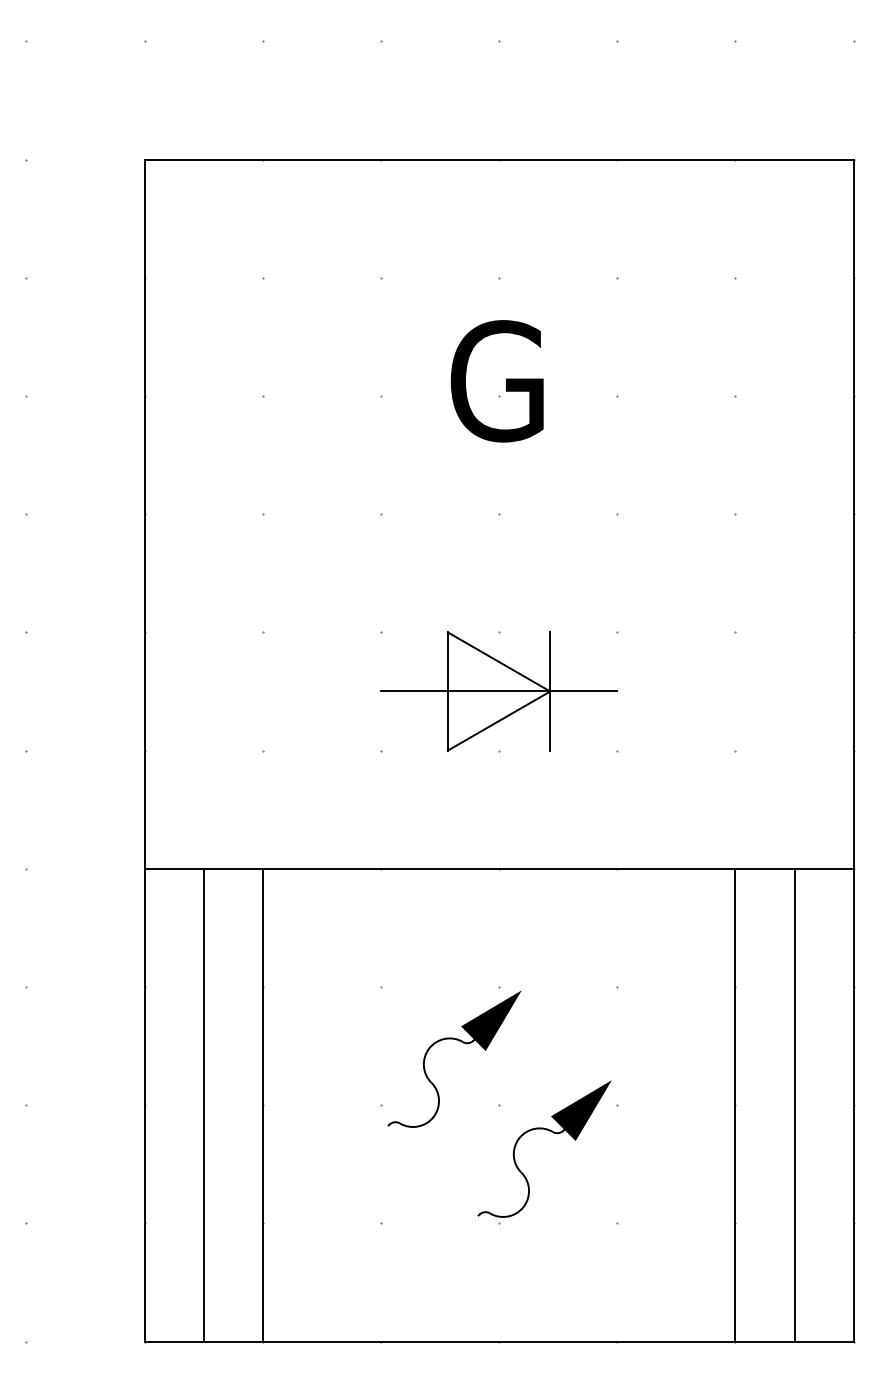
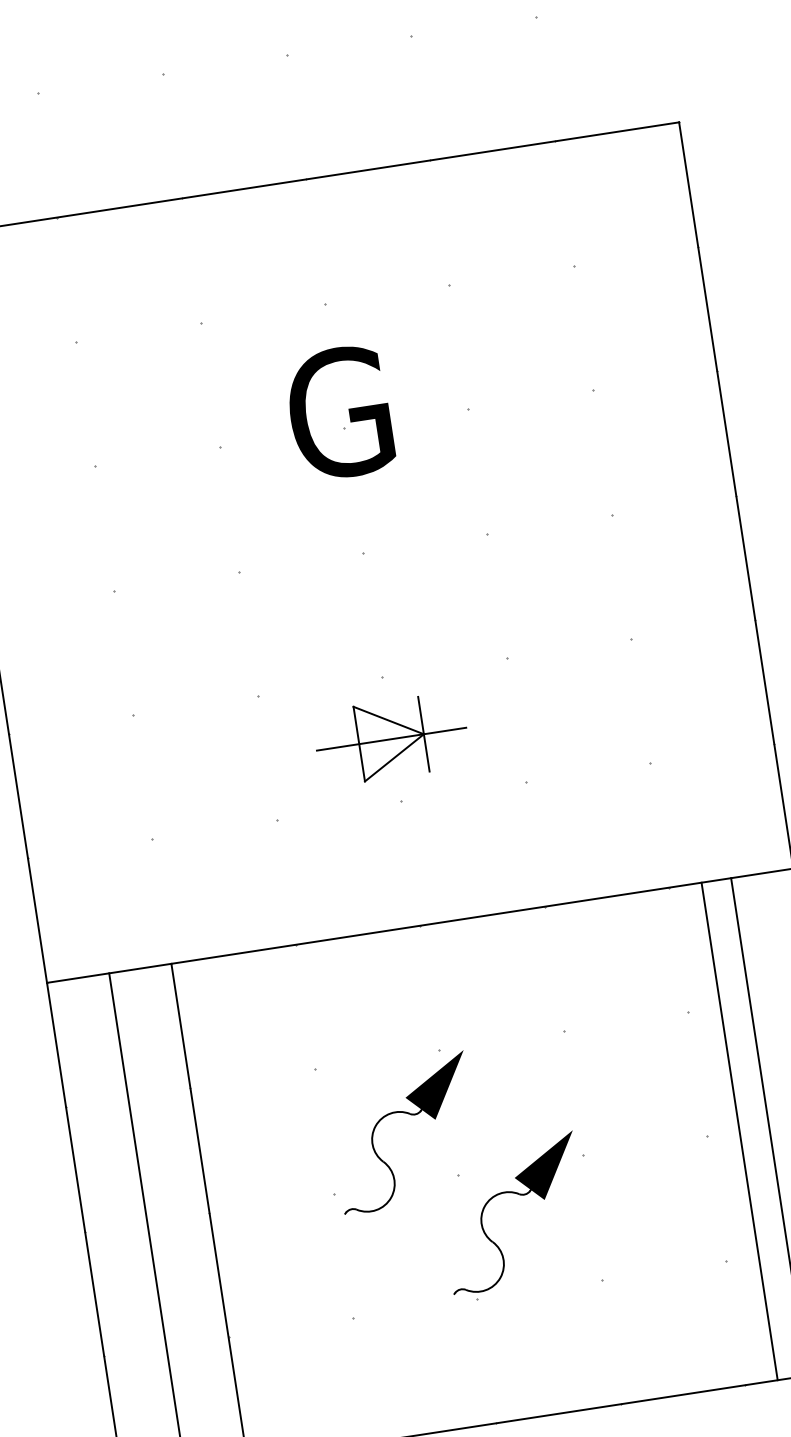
part: (498, 691) -> (391, 739), size x0.6
line: (735, 1104) -> (739, 1130), moved

